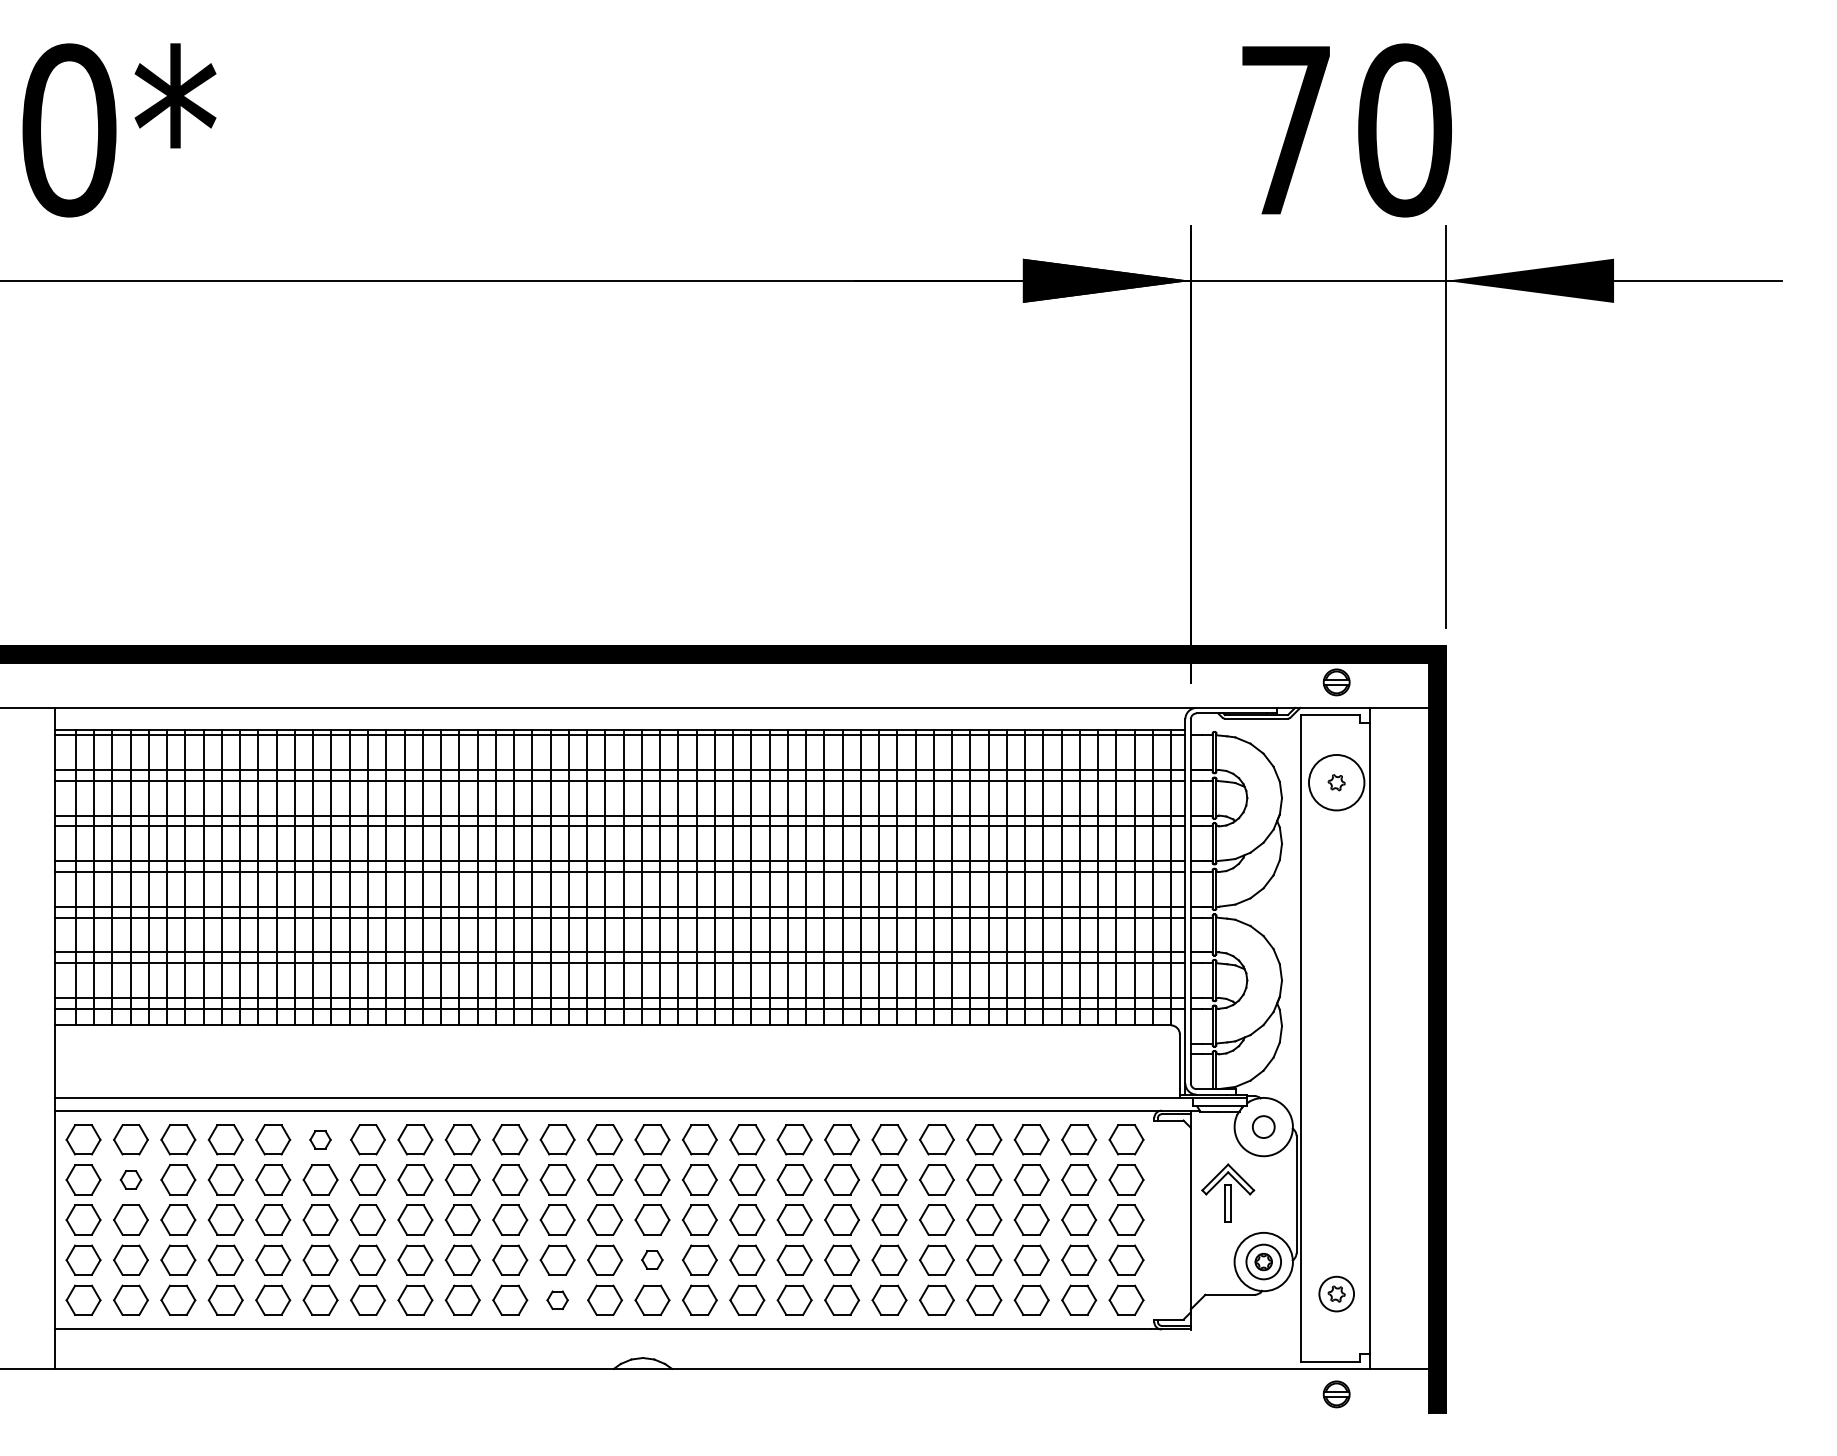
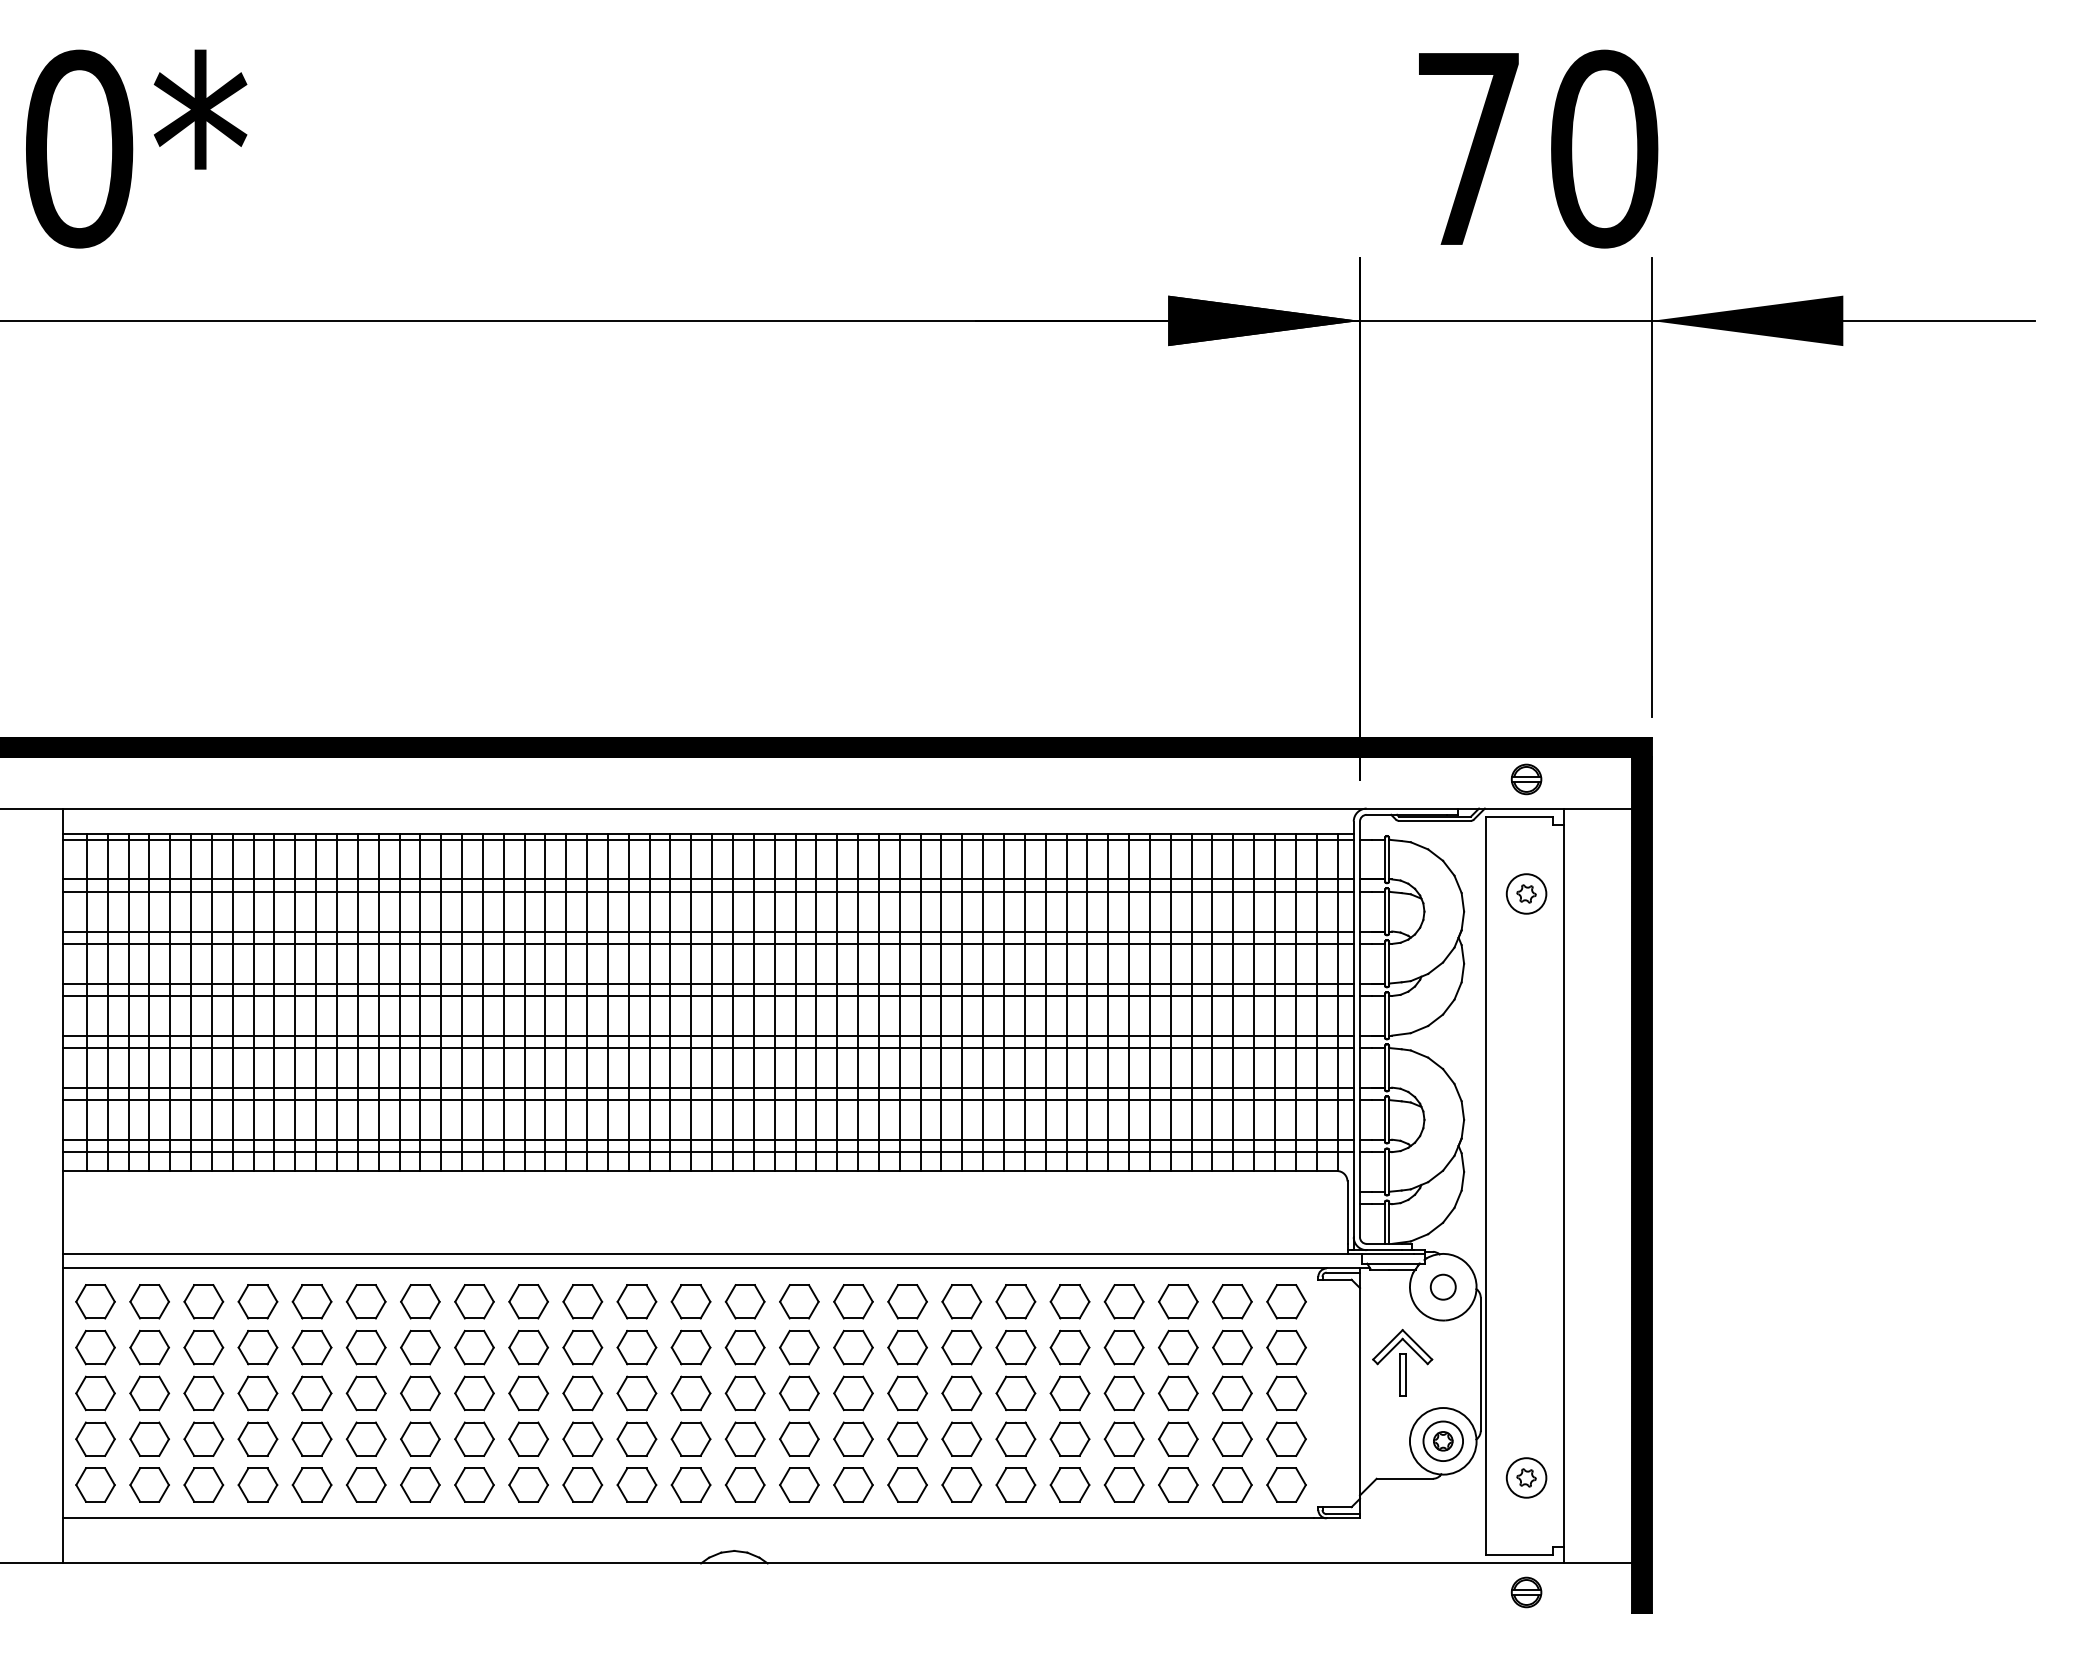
circle: (1336, 782) -> (1526, 893), size x0.62
part: (319, 1139) -> (365, 1301), size x1.67
part: (130, 1179) -> (149, 1347), size x1.67
part: (651, 1259) -> (744, 1438), size x1.67
part: (557, 1299) -> (636, 1484), size x1.67

